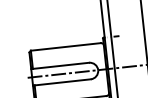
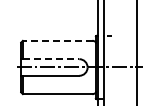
line: (65, 46) -> (57, 40), solid -> dashed
line: (61, 66) -> (51, 59), solid -> dashed

